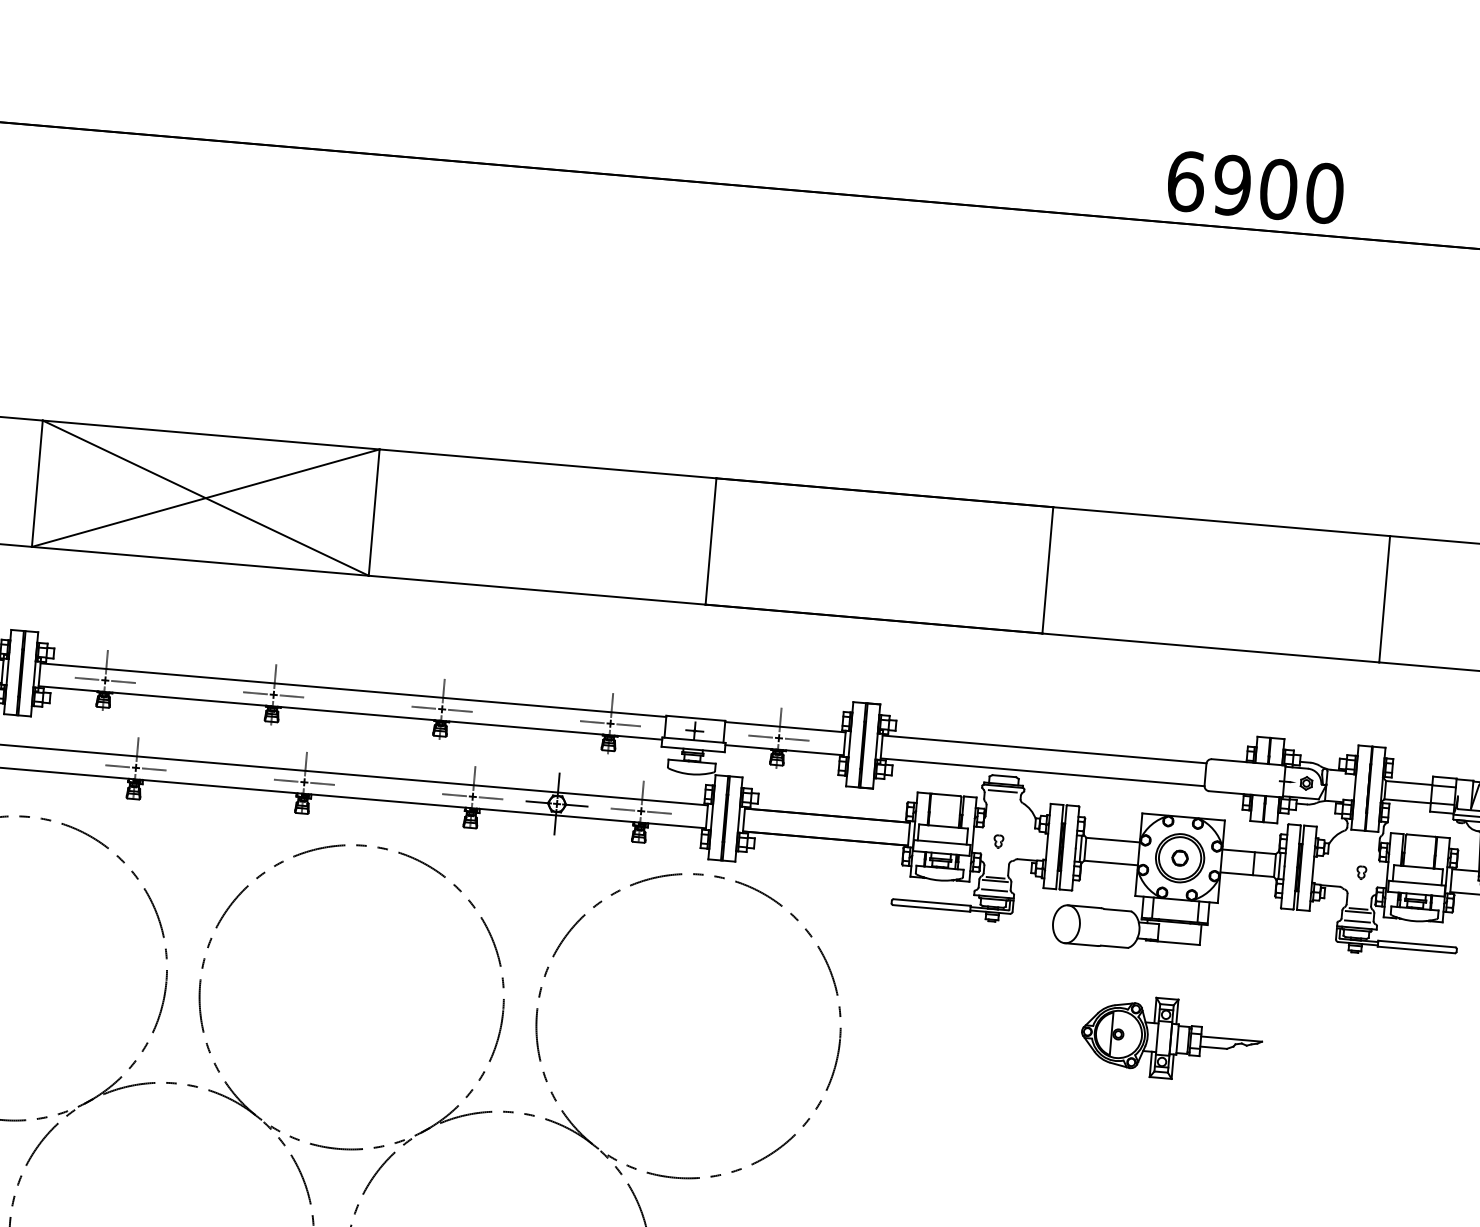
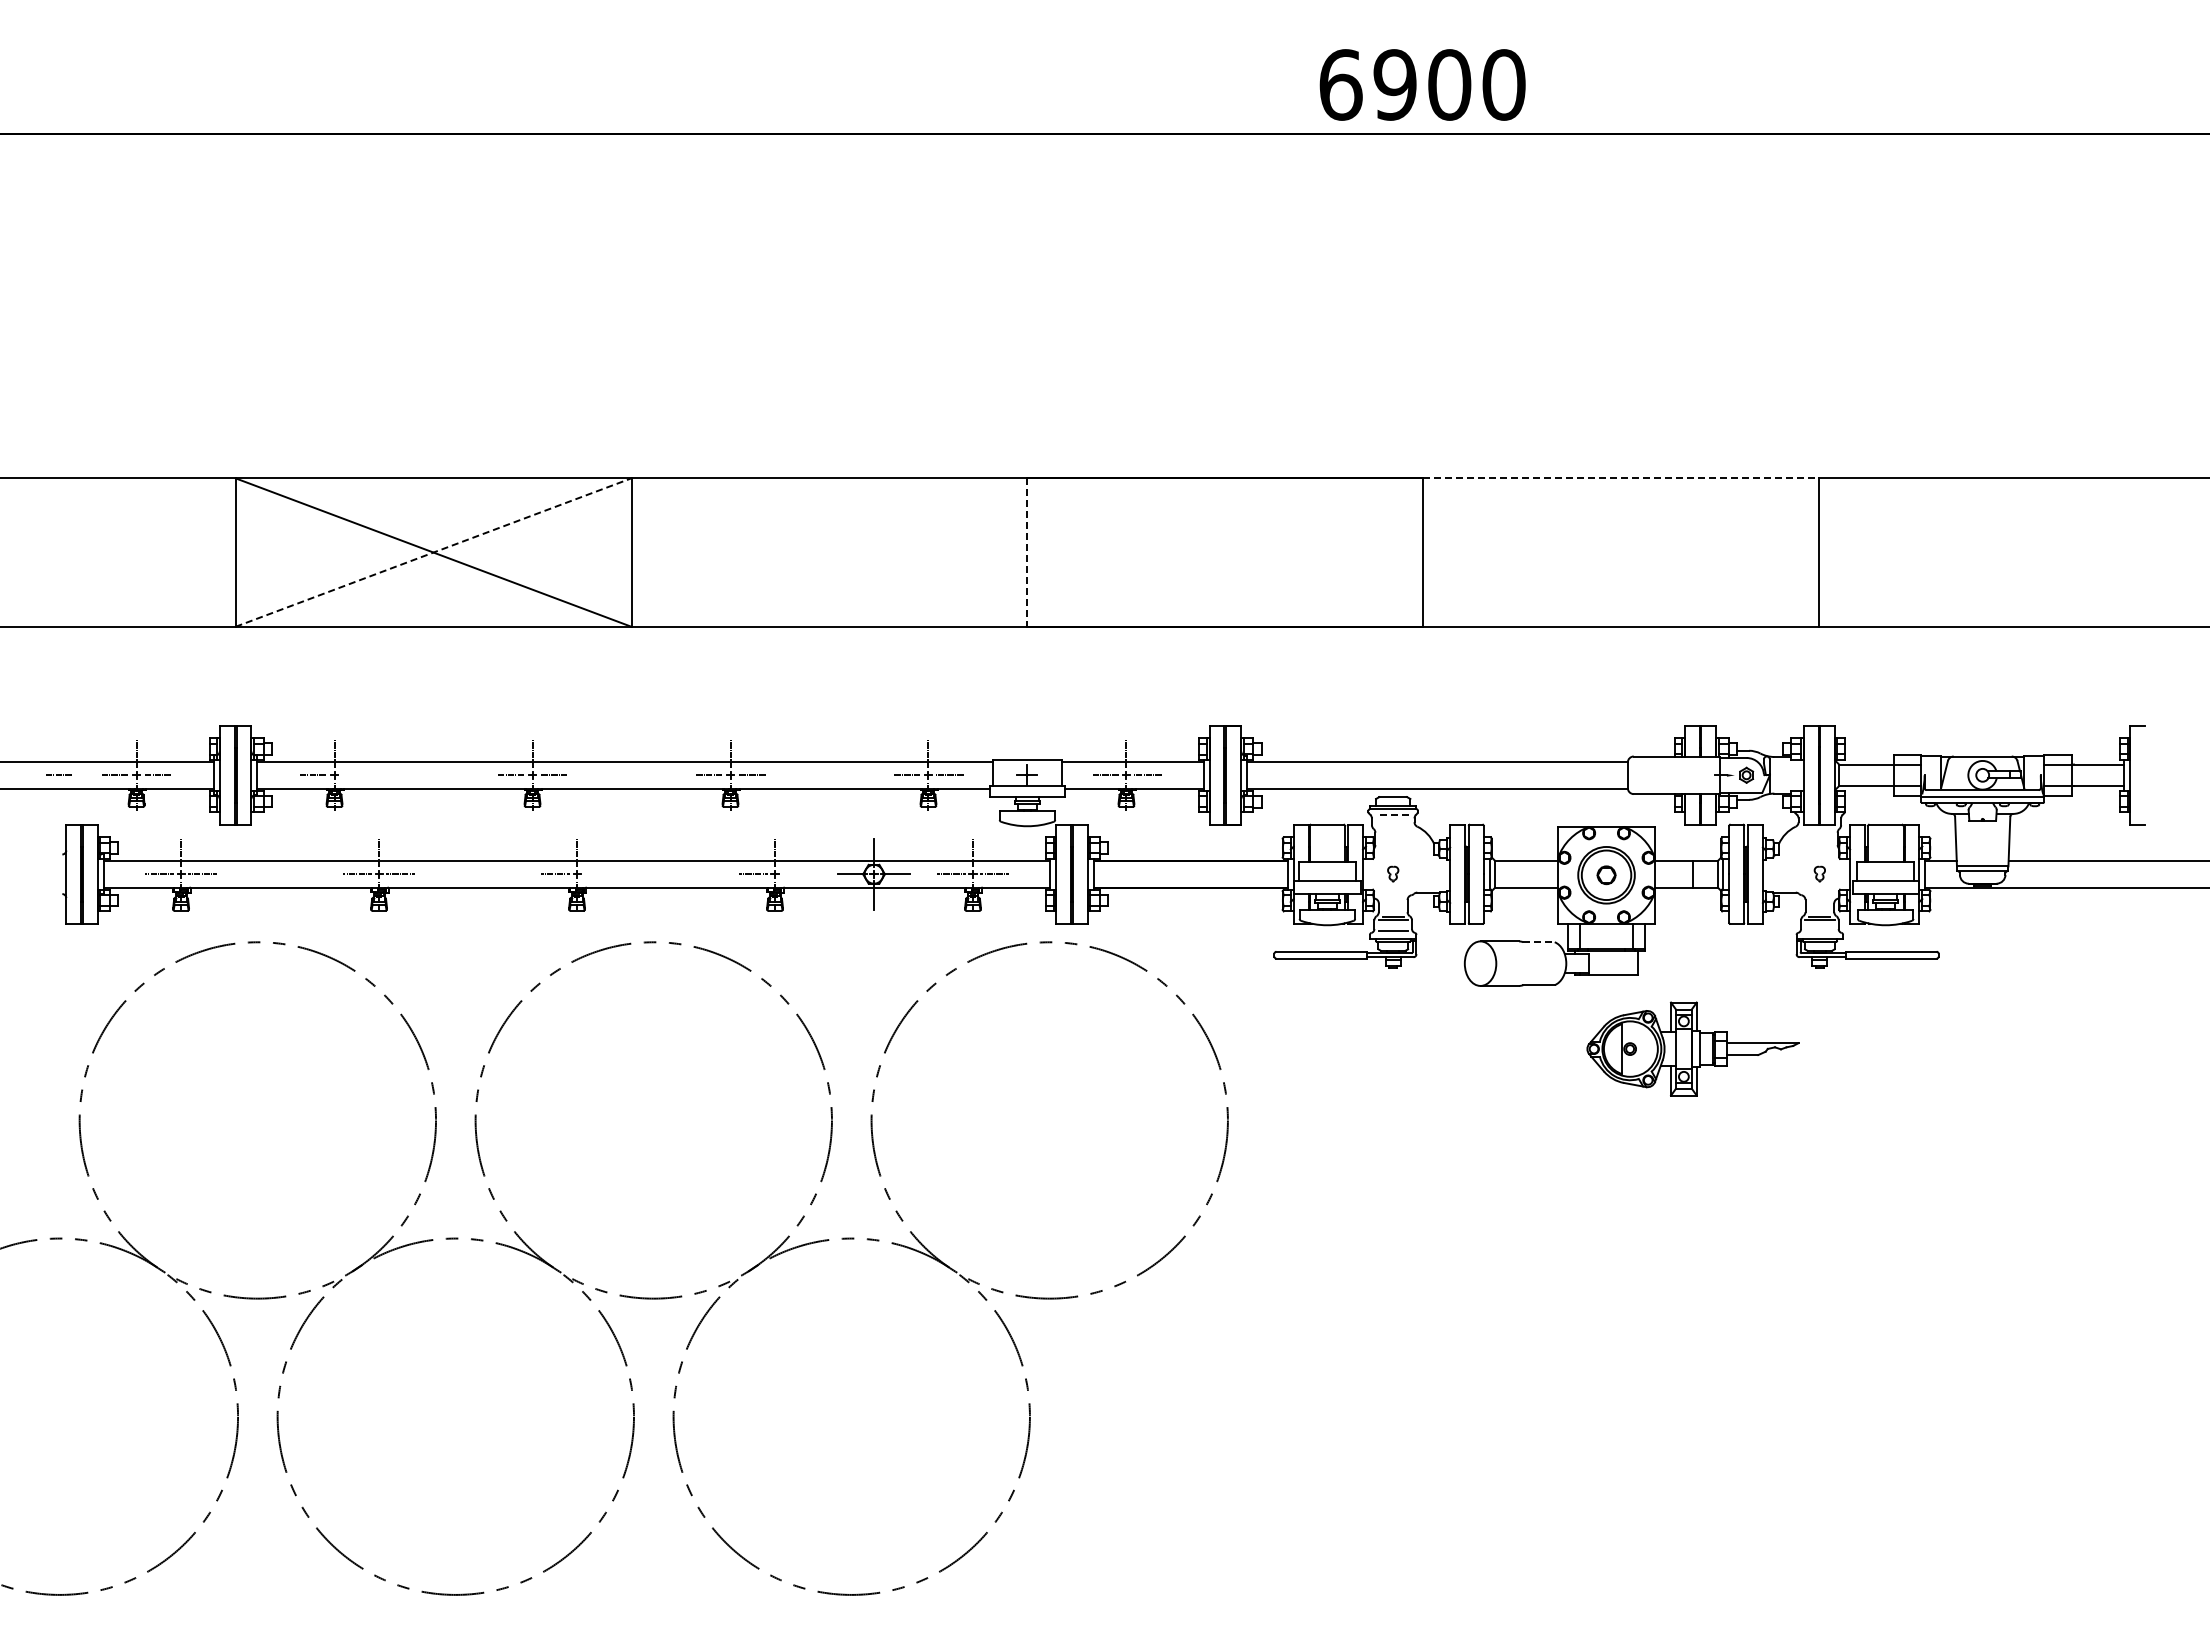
text: (1255, 187) -> (1422, 84), moved
line: (206, 498) -> (434, 552), solid -> dashed
line: (1221, 521) -> (1621, 478), solid -> dashed
line: (710, 542) -> (1027, 553), solid -> dashed
line: (123, 682) -> (355, 775), removed
line: (322, 784) -> (598, 874), removed
line: (1002, 790) -> (1392, 814), solid -> dashed
line: (491, 798) -> (796, 874), removed
line: (1118, 910) -> (1539, 942), solid -> dashed
line: (1357, 921) -> (1819, 931), removed
part: (1171, 1038) -> (1692, 1048), moved

